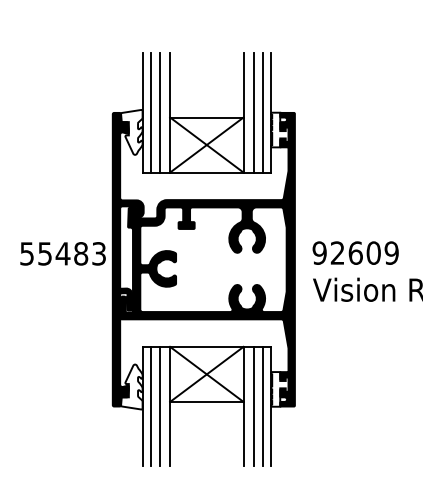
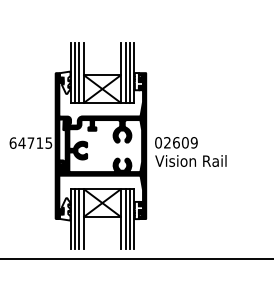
text: (62, 252) -> (30, 142), 55483 -> 64715
text: (319, 252) -> (158, 142), 92609 -> 02609

